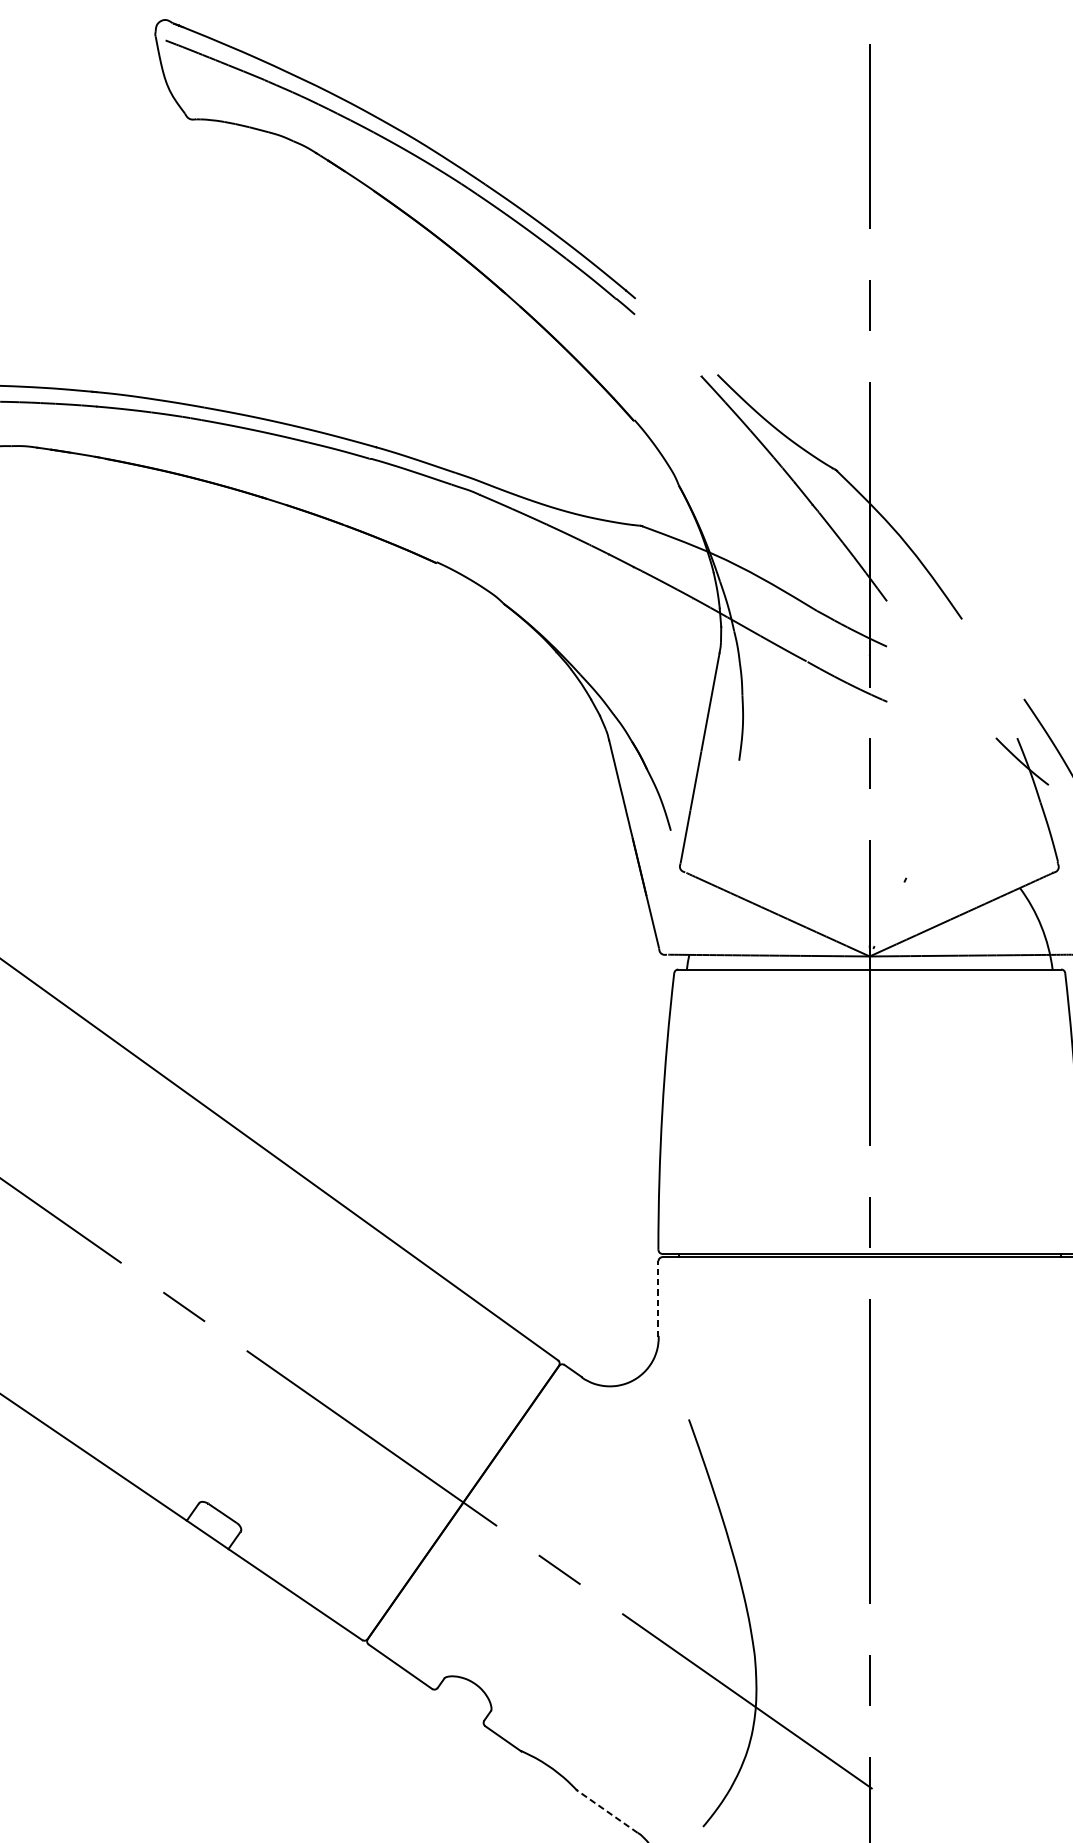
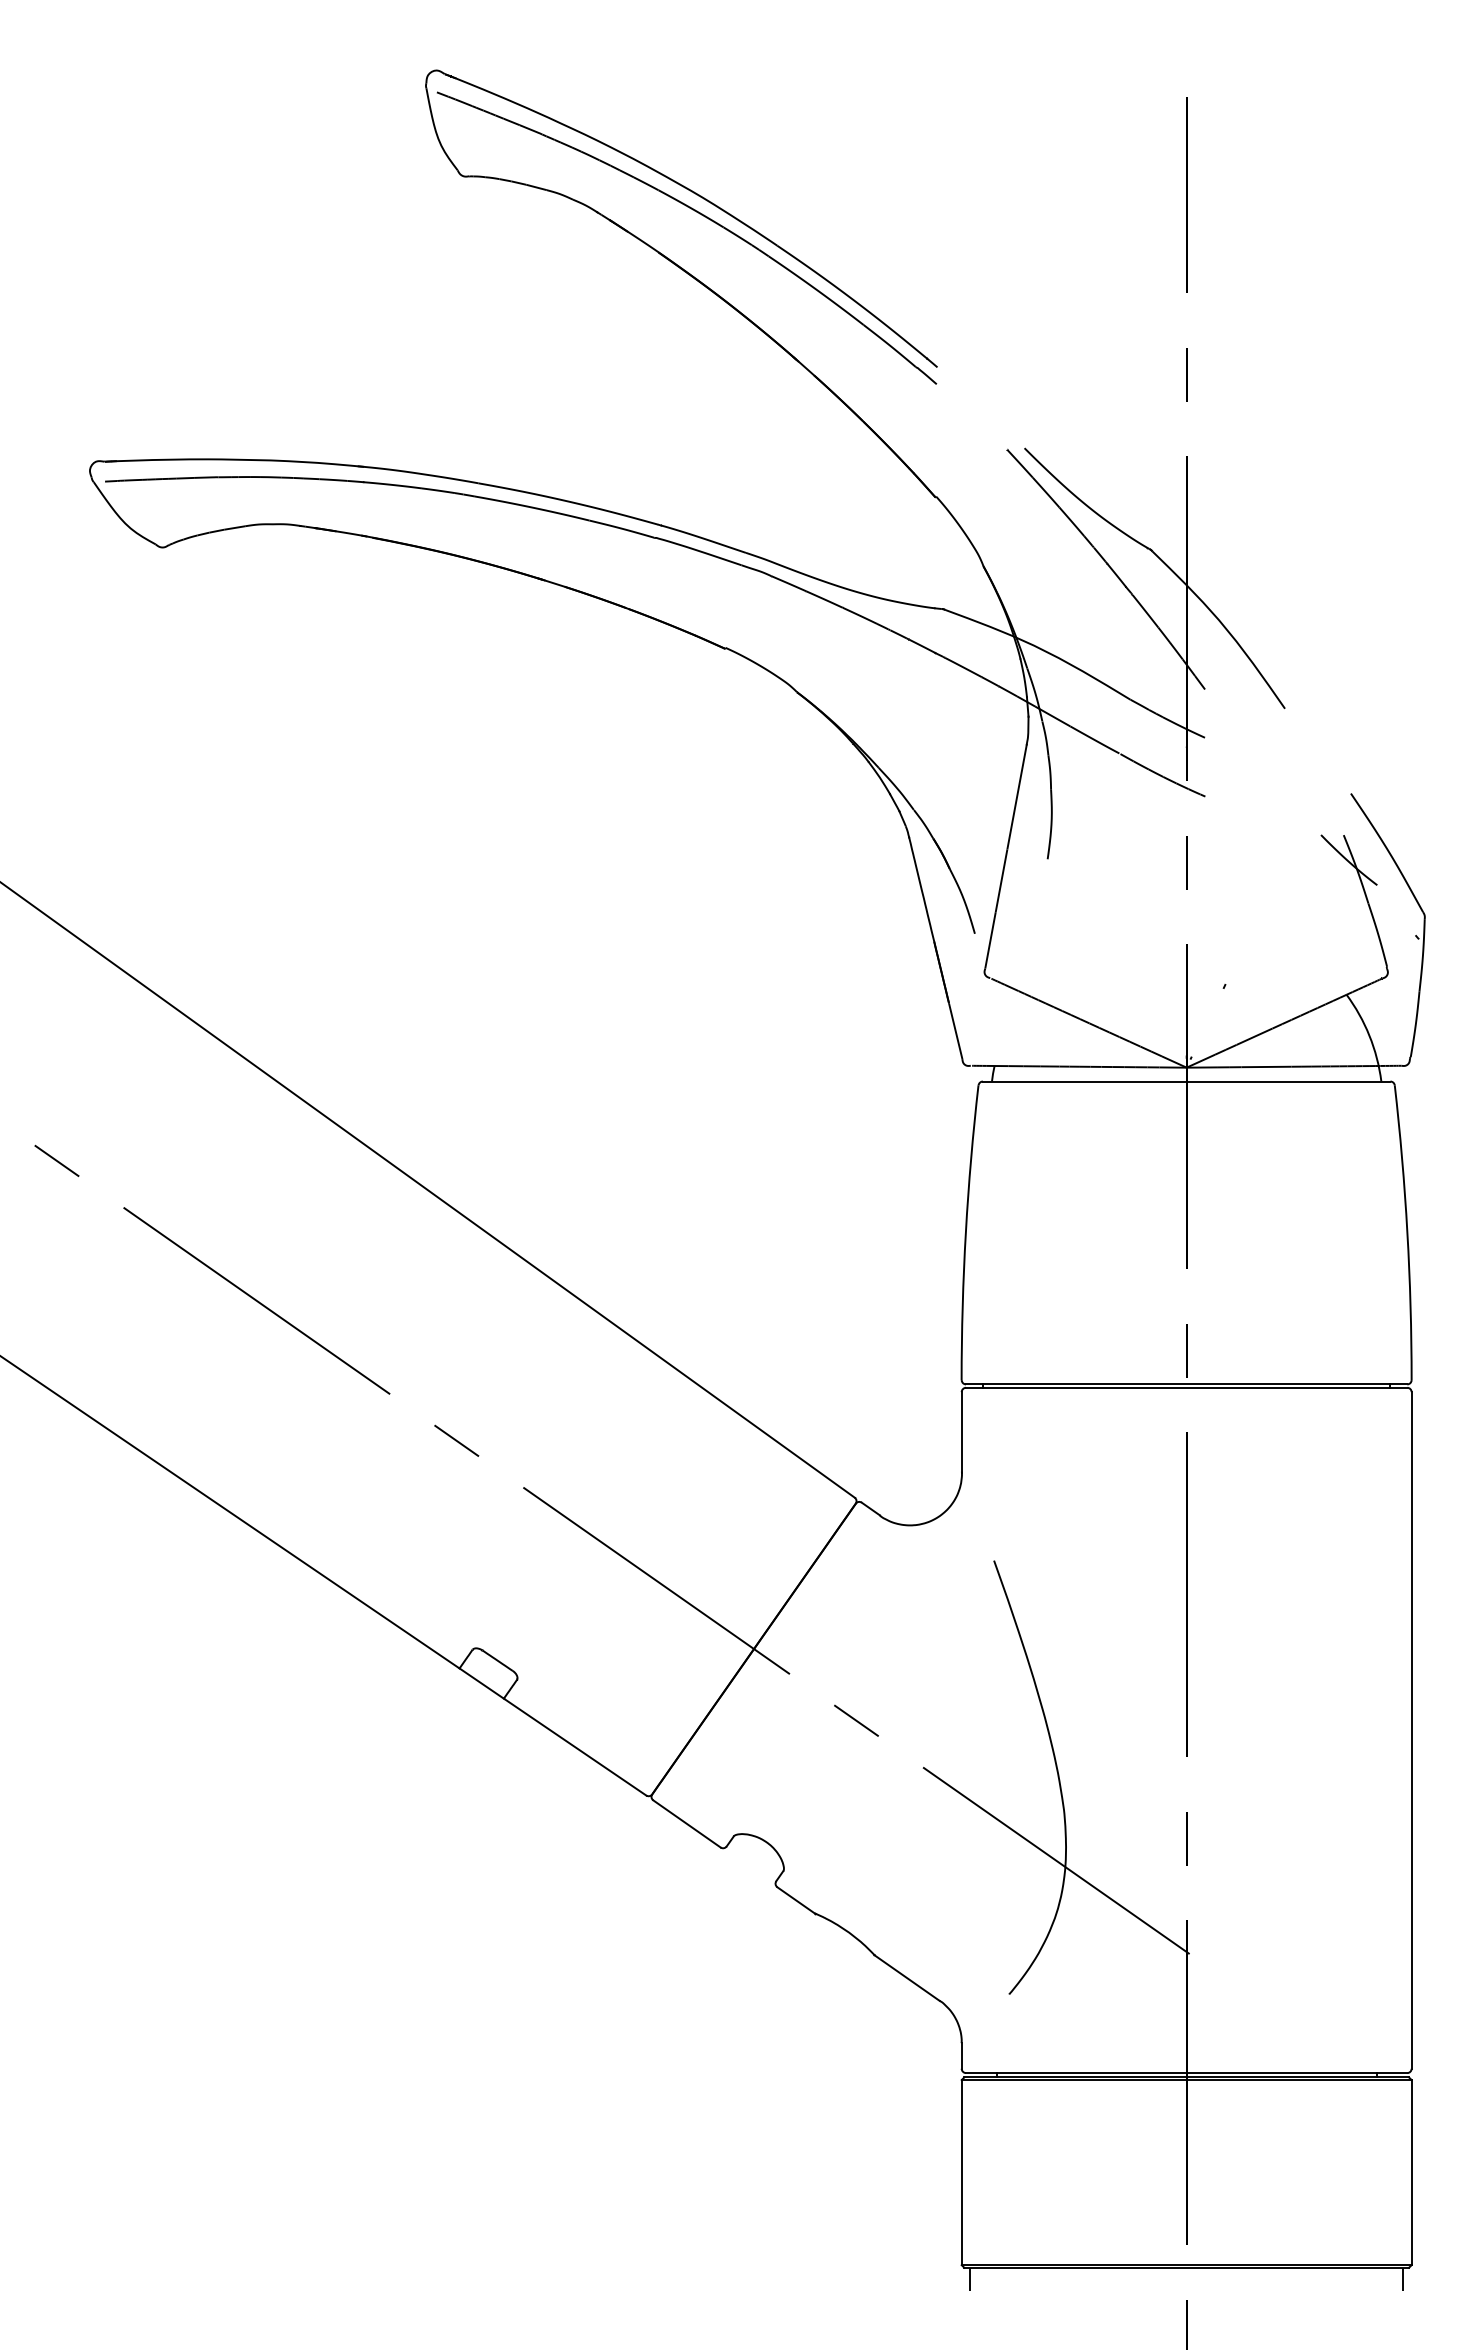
line: (658, 1299) -> (961, 1432), dashed -> solid
line: (607, 1811) -> (907, 1978), dashed -> solid

